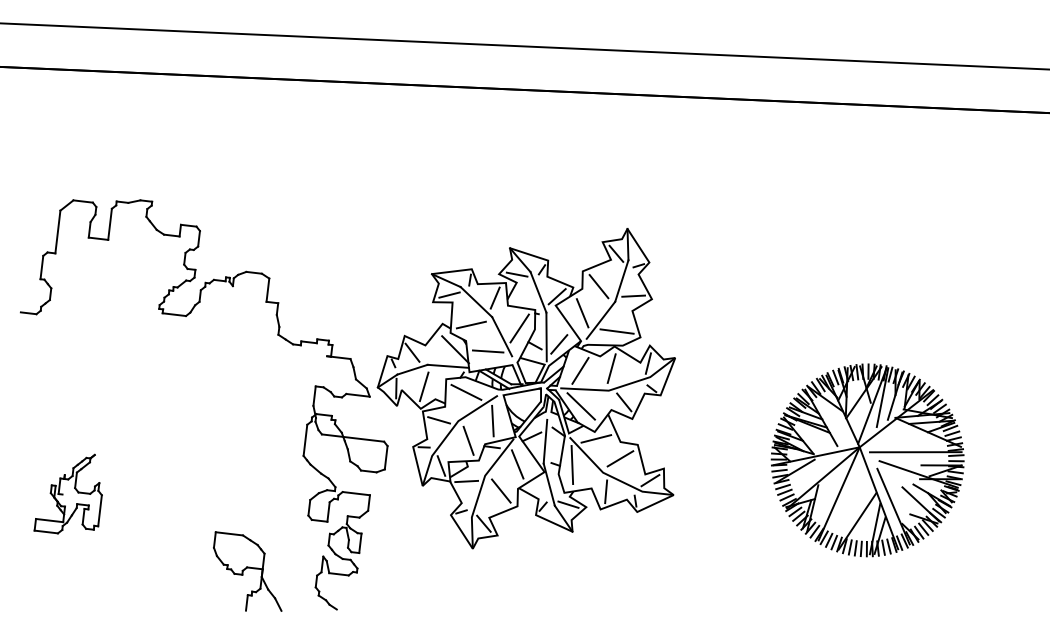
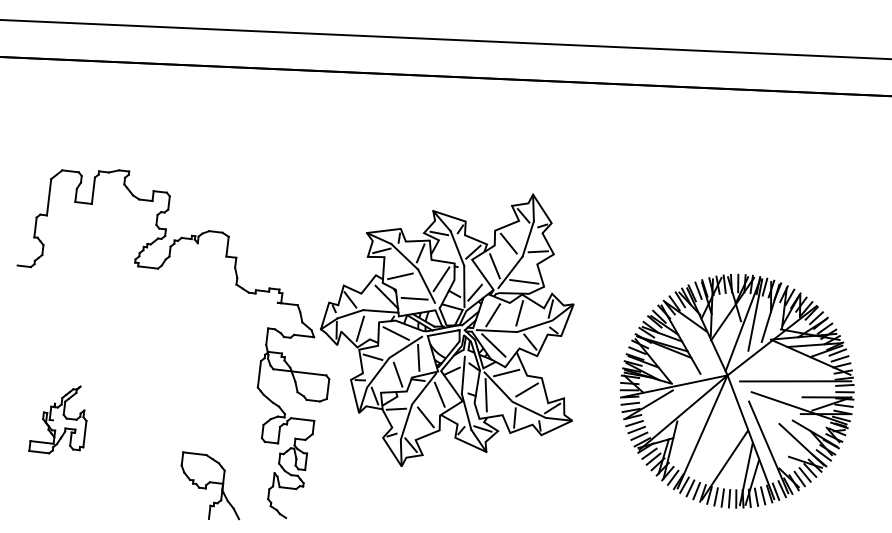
part: (867, 460) -> (737, 391), size x1.43

